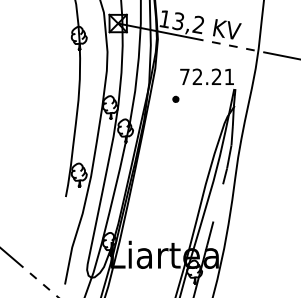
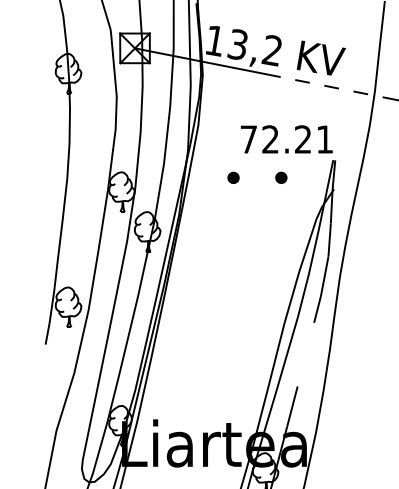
part: (203, 98) -> (280, 176), added

